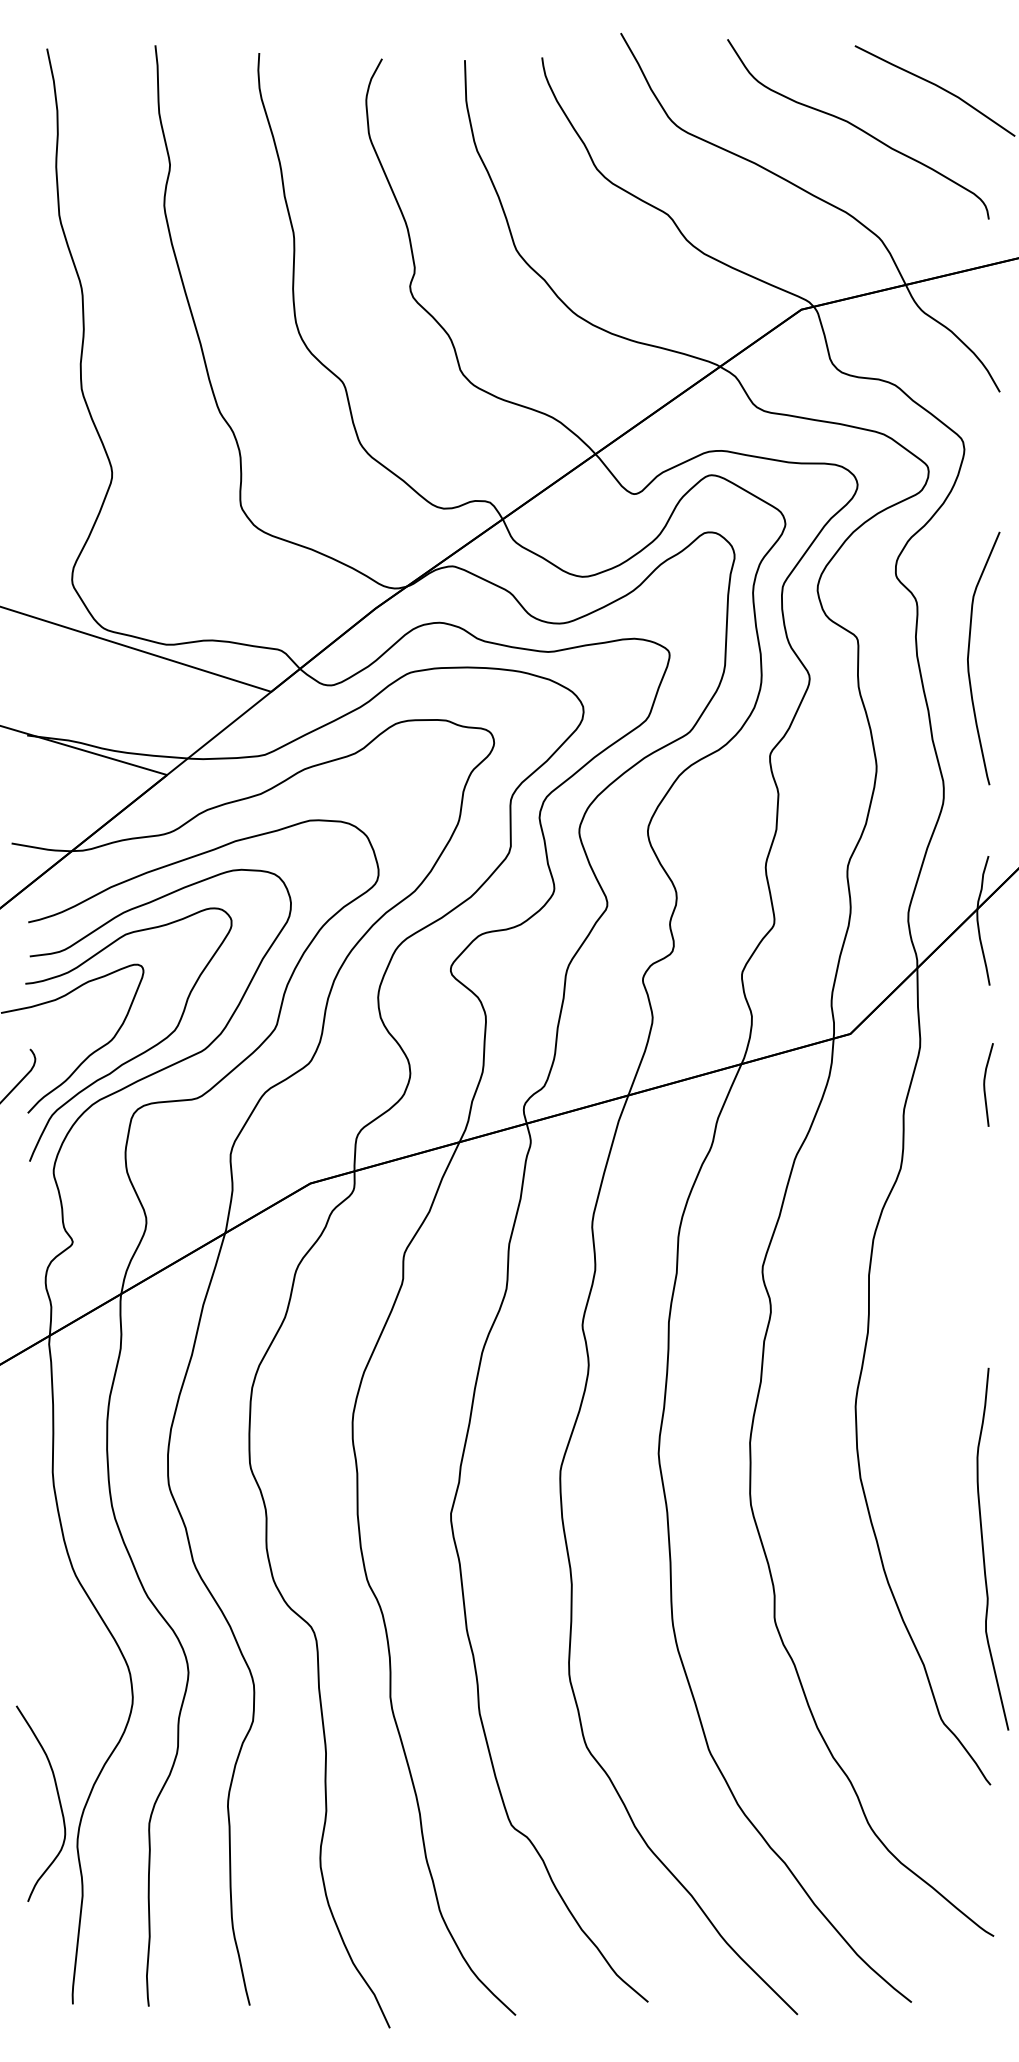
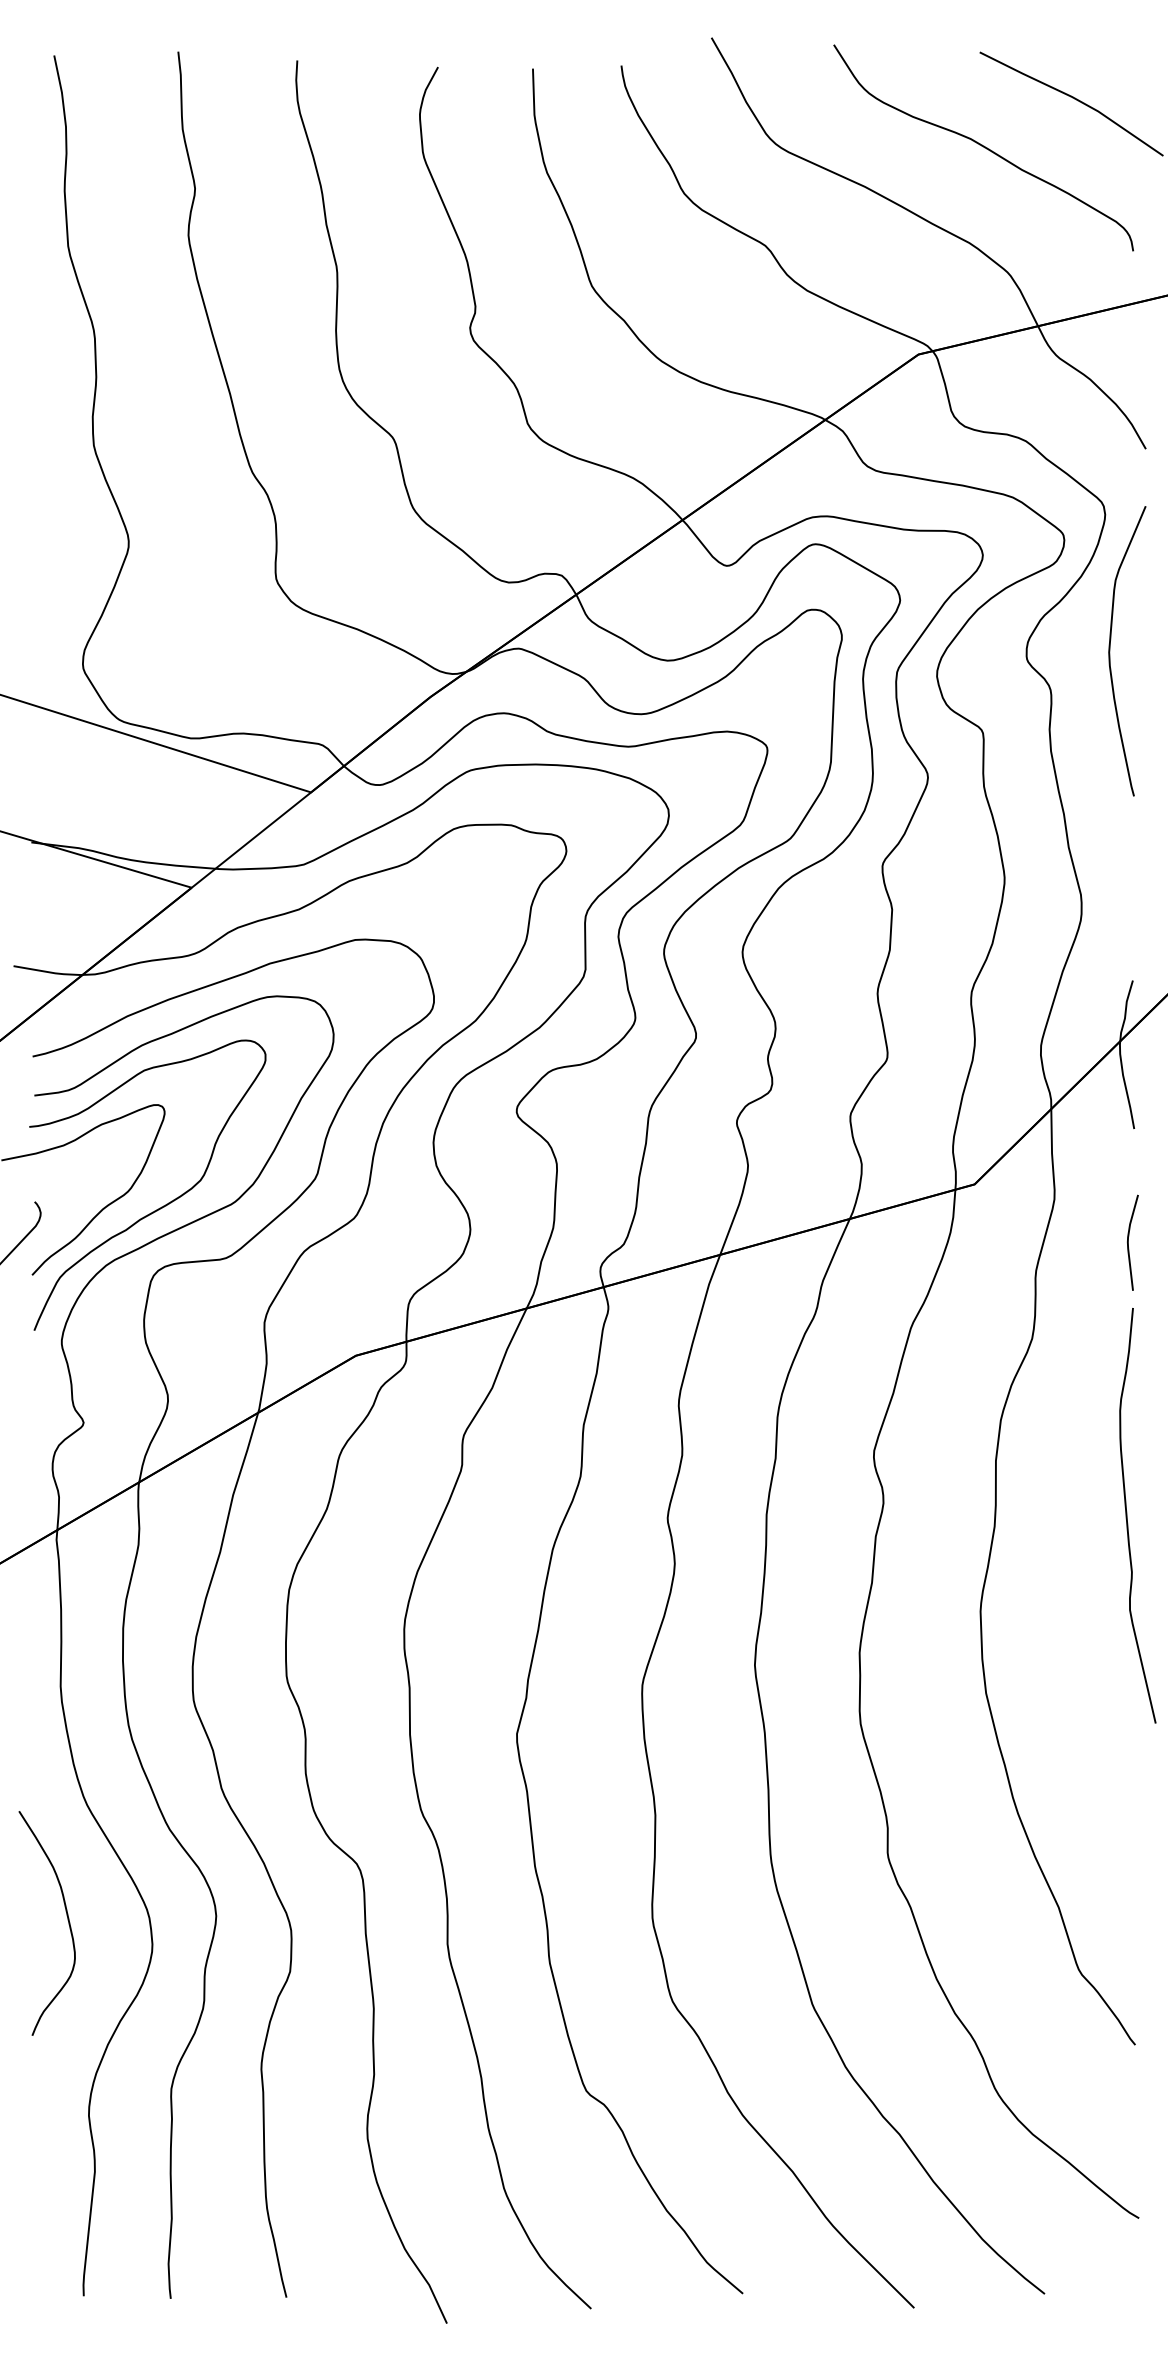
curve: (969, 658) -> (1110, 651), moved
curve: (983, 1549) -> (1127, 1515), moved
curve: (58, 1801) -> (67, 1920), moved

